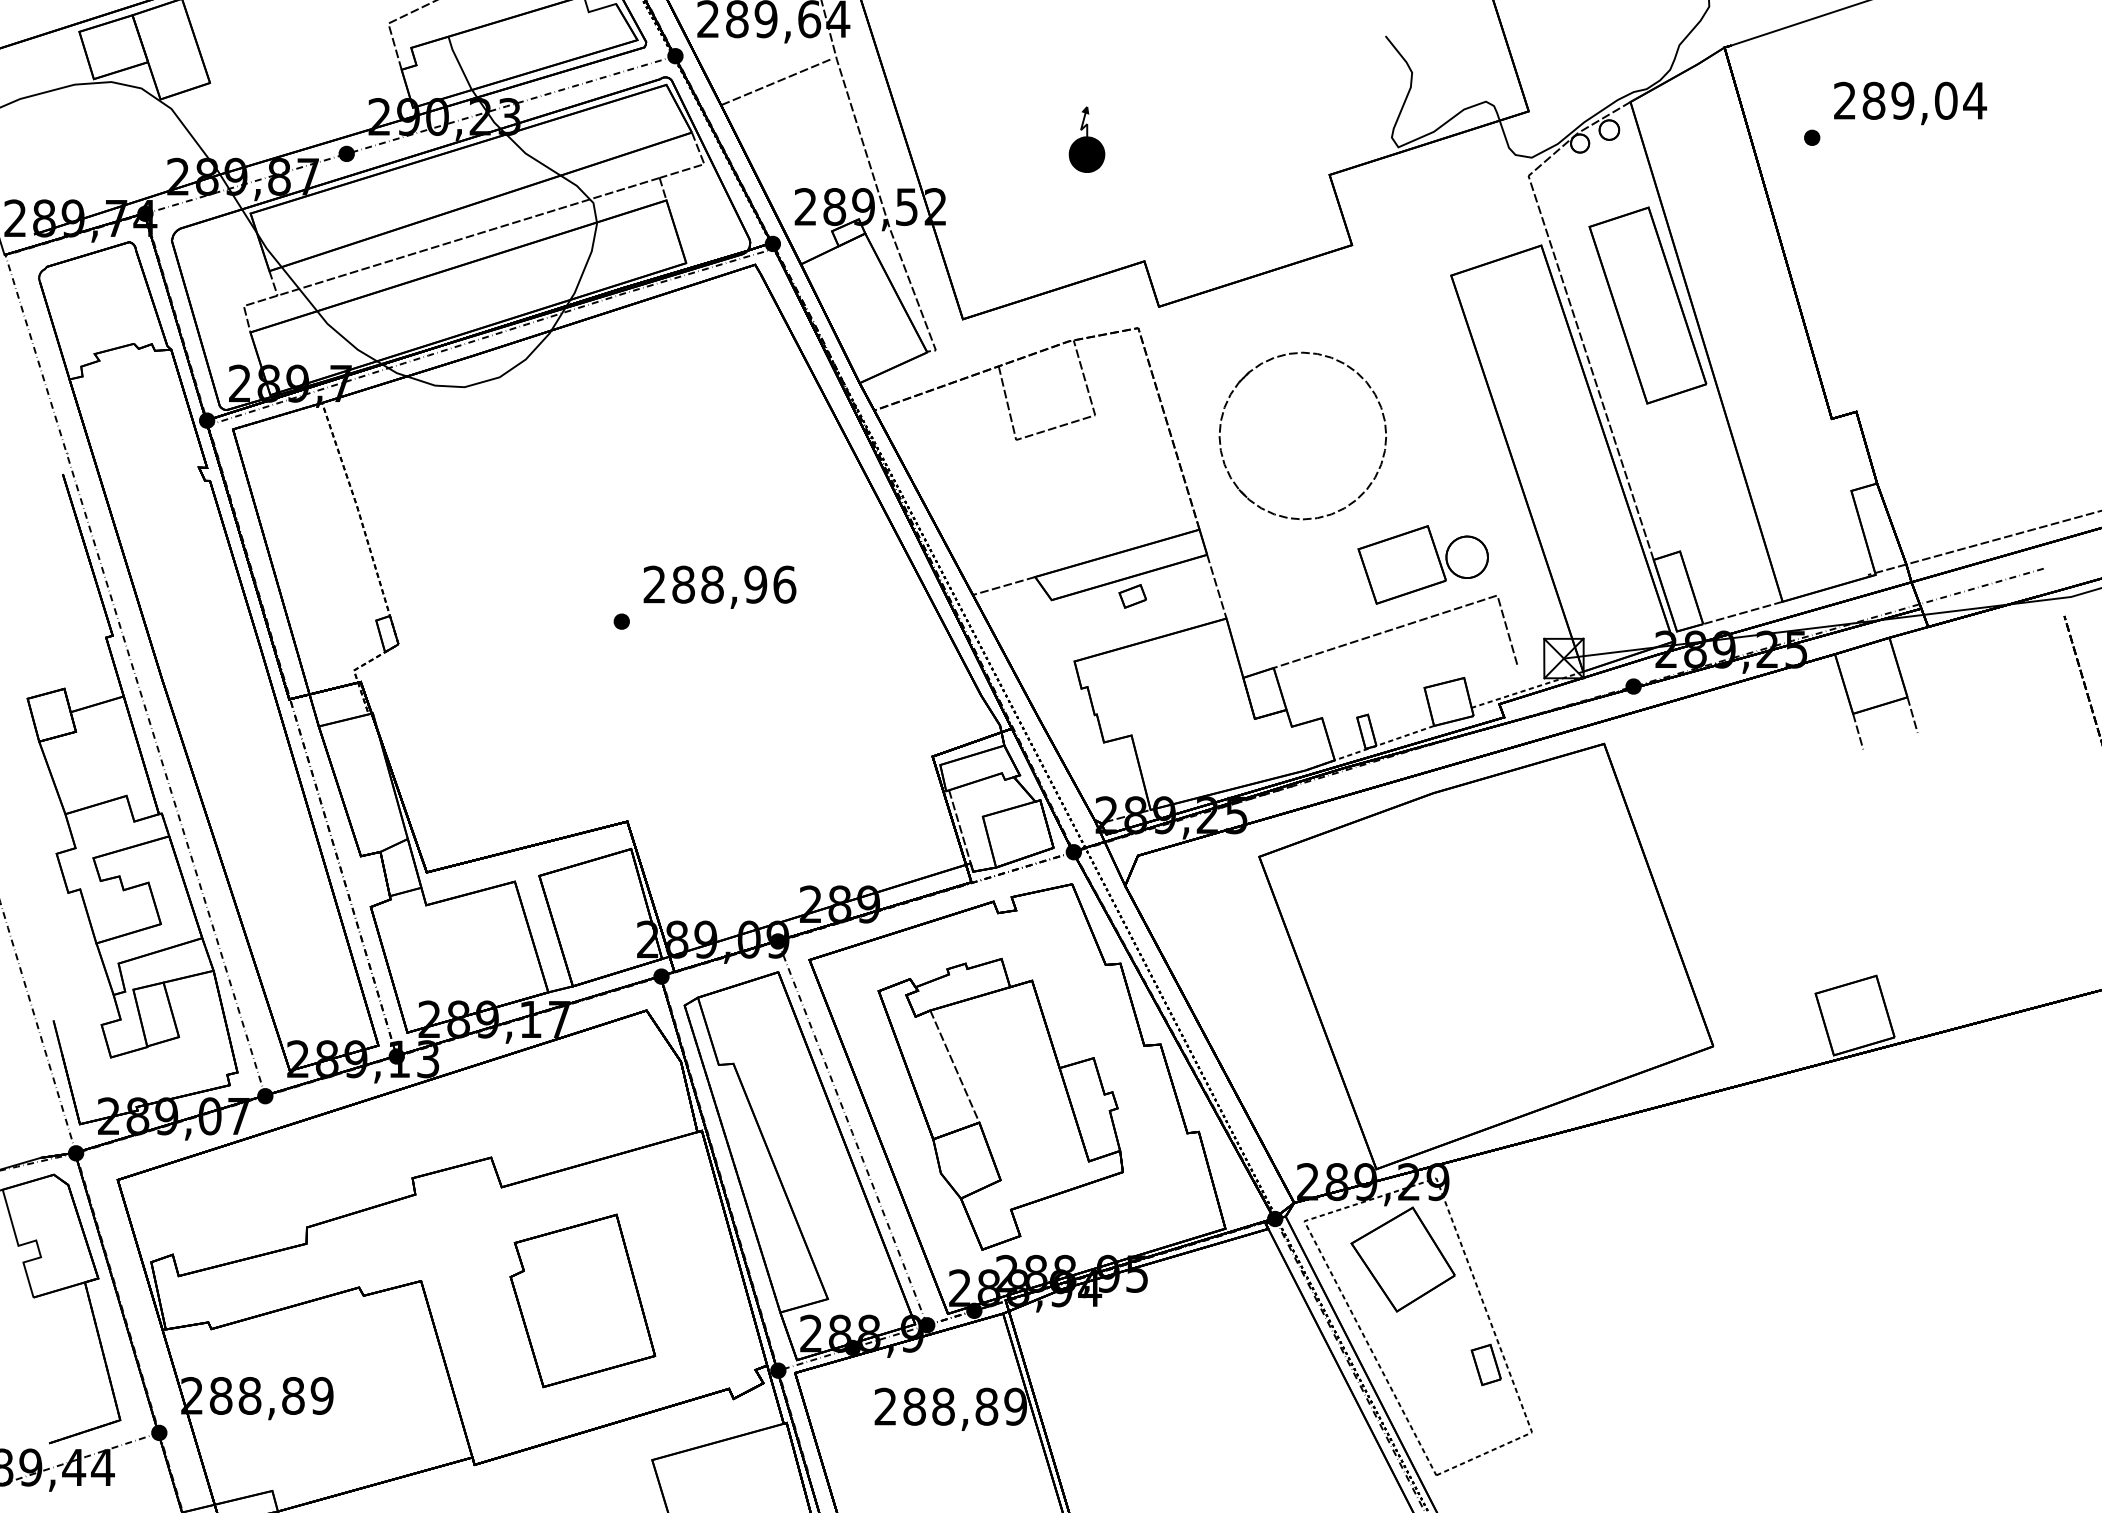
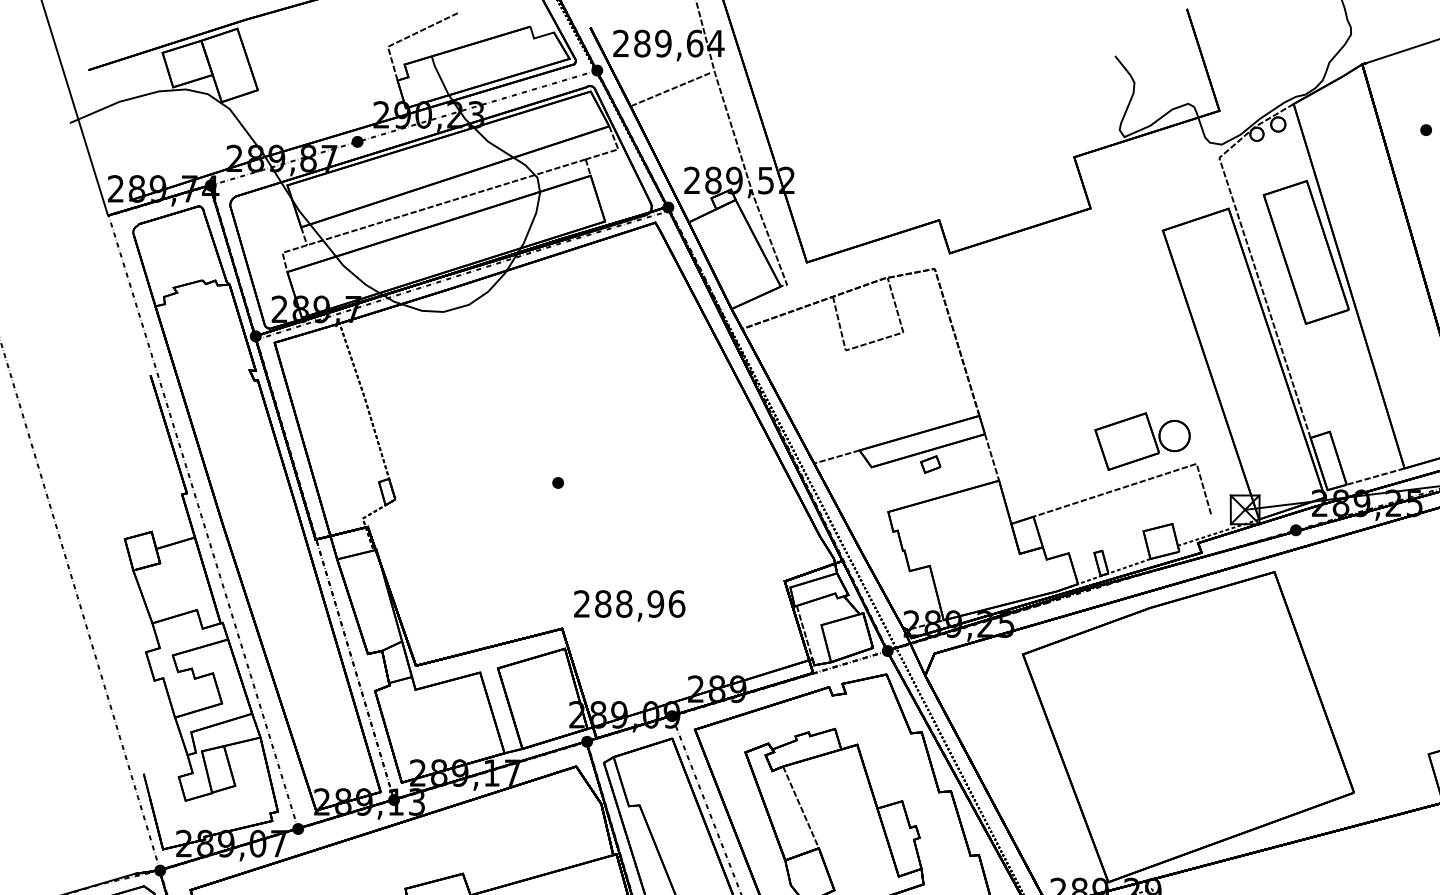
part: (1086, 139) -> (897, 131), removed
part: (1271, 360) -> (1031, 292), removed
text: (719, 586) -> (629, 605), moved

